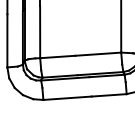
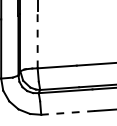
line: (40, 32) -> (38, 39), solid -> dashed
line: (67, 98) -> (68, 113), solid -> dashed

